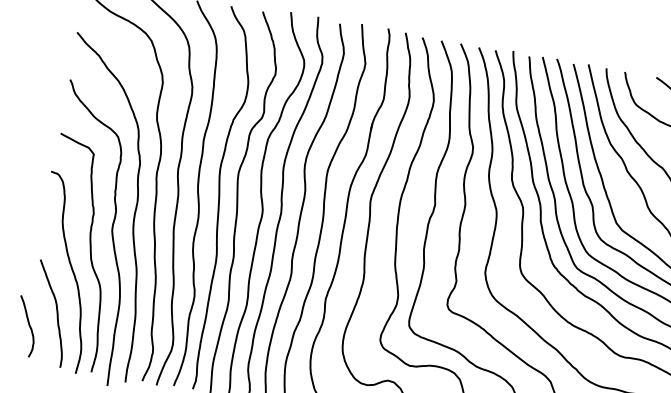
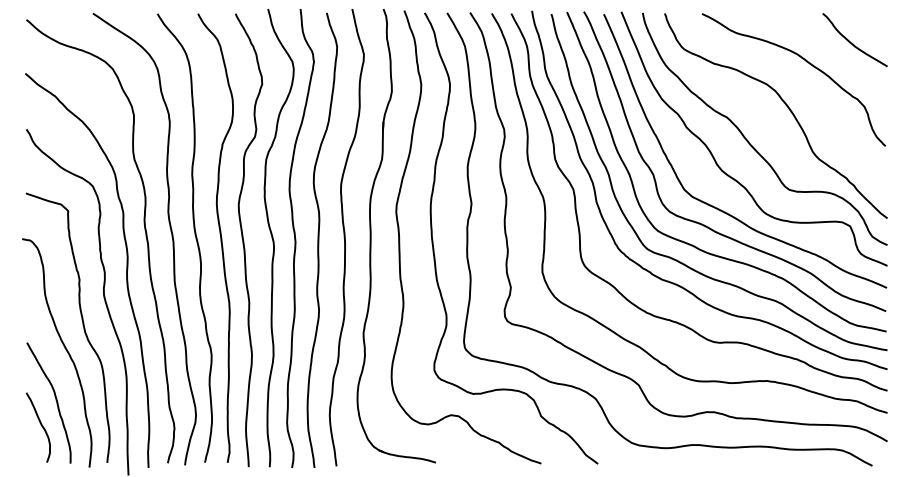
curve: (28, 325) -> (40, 425), moved

